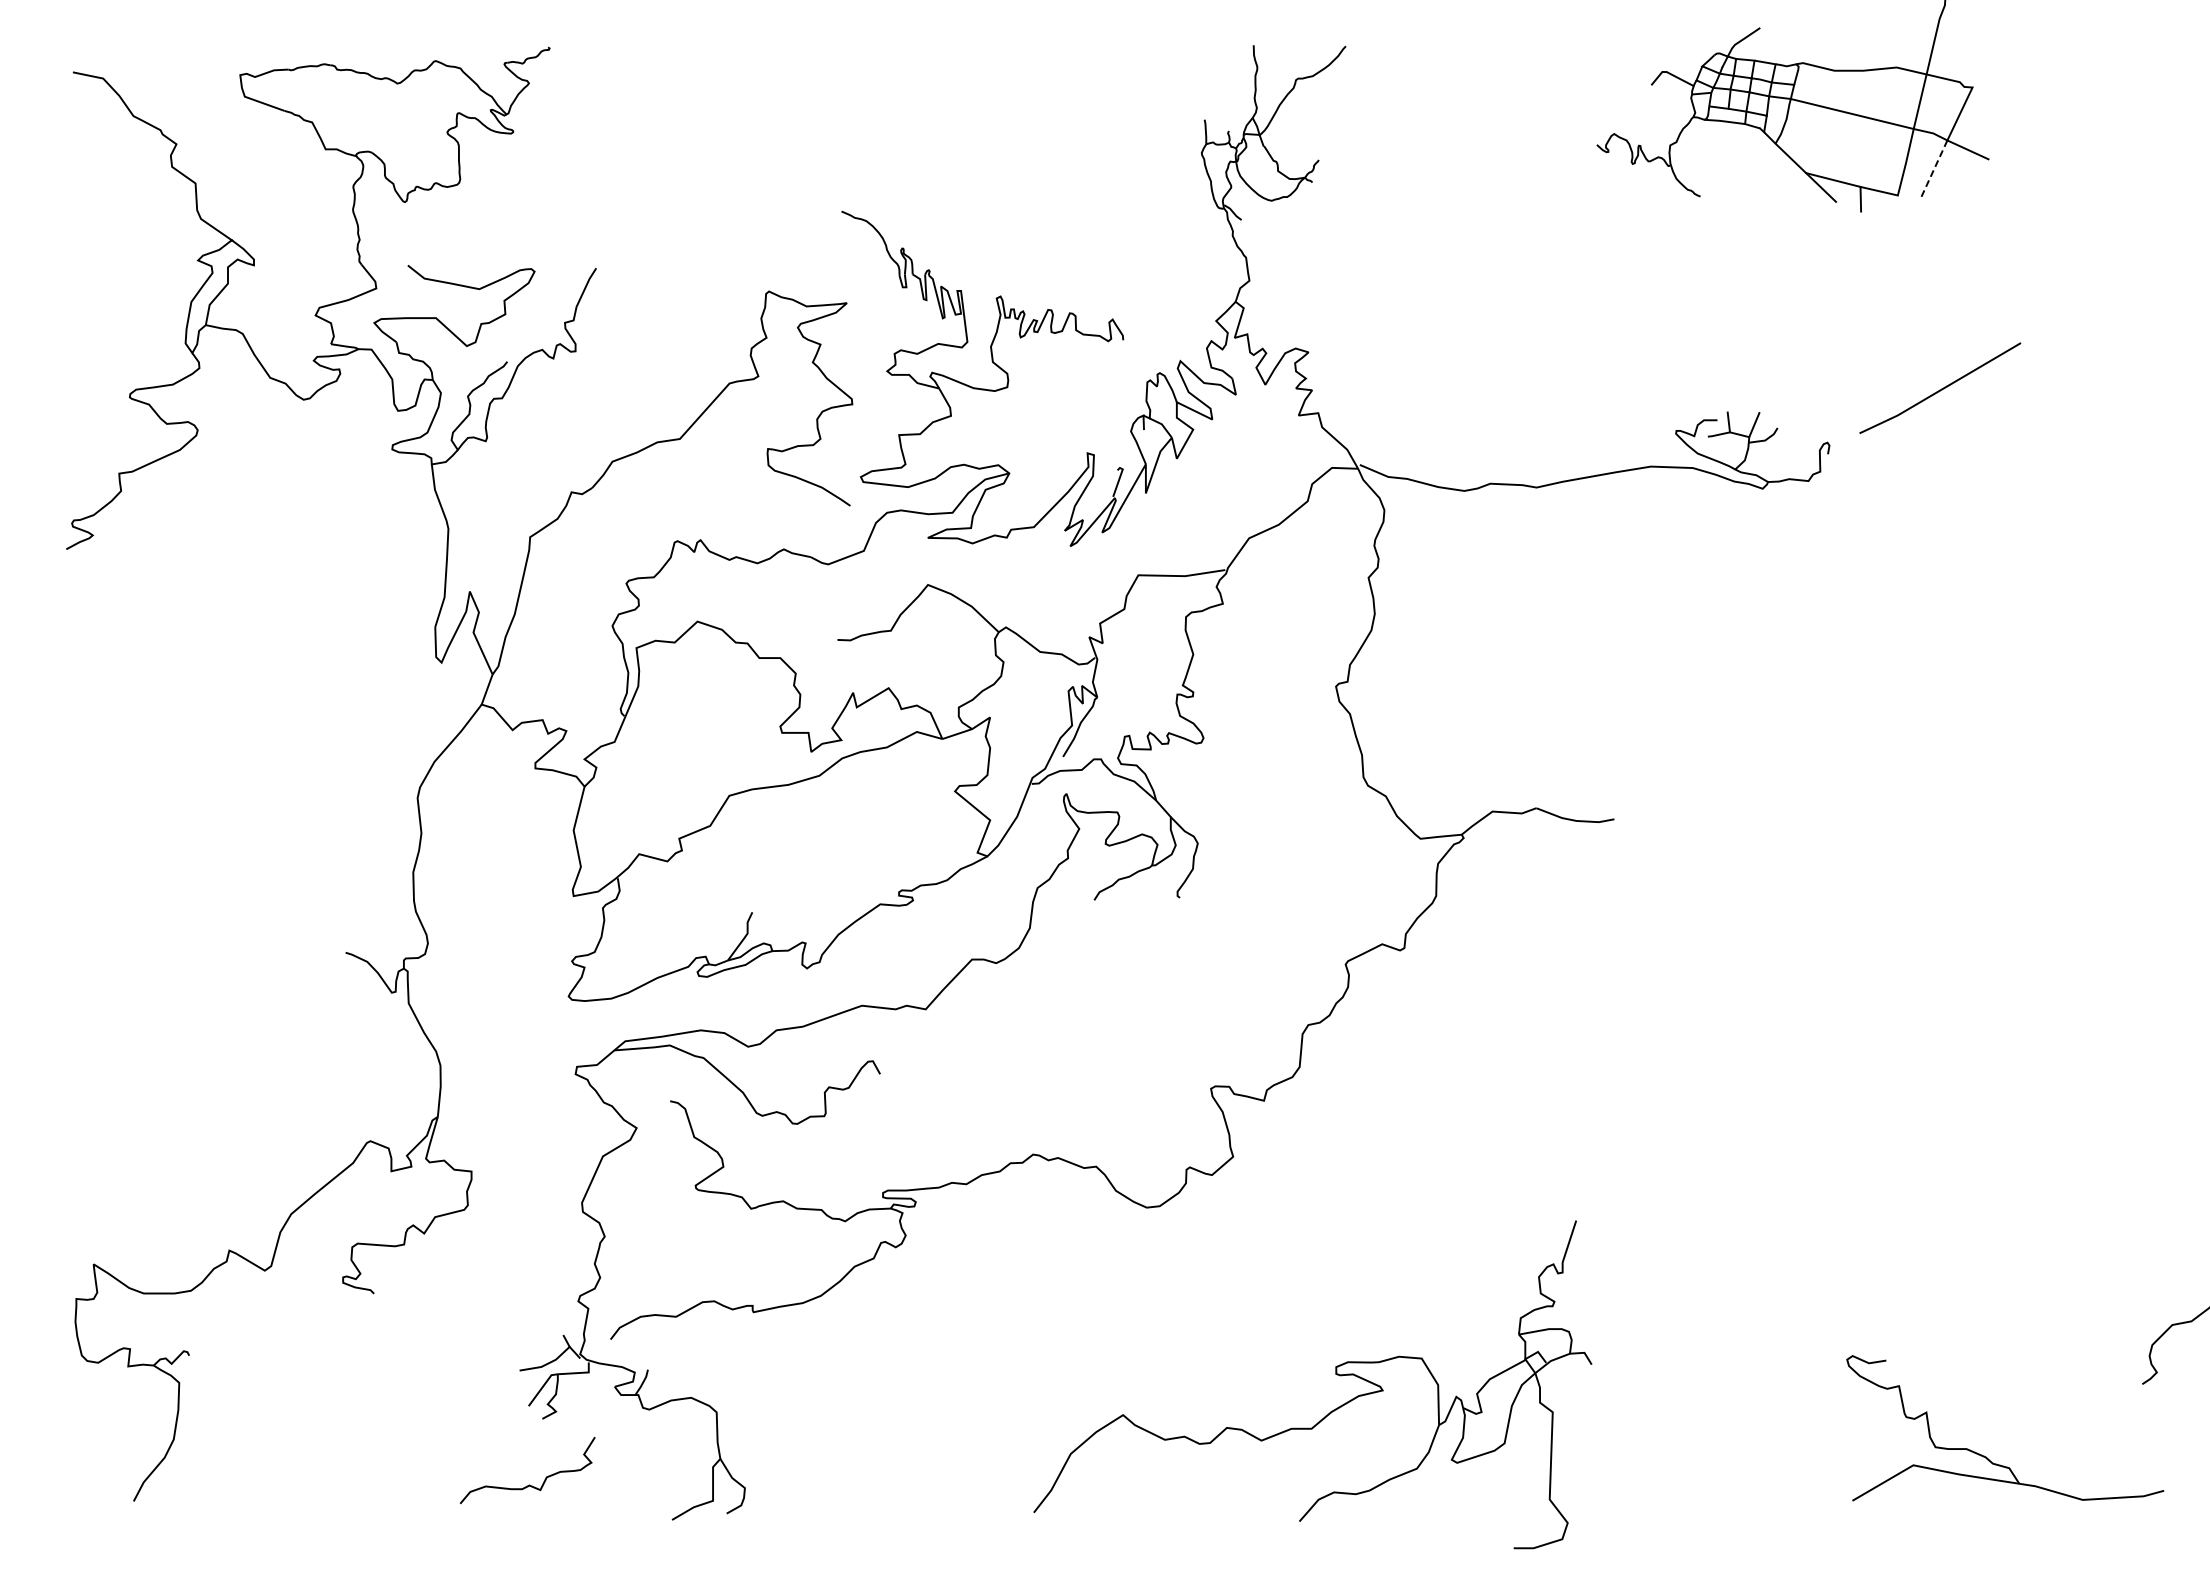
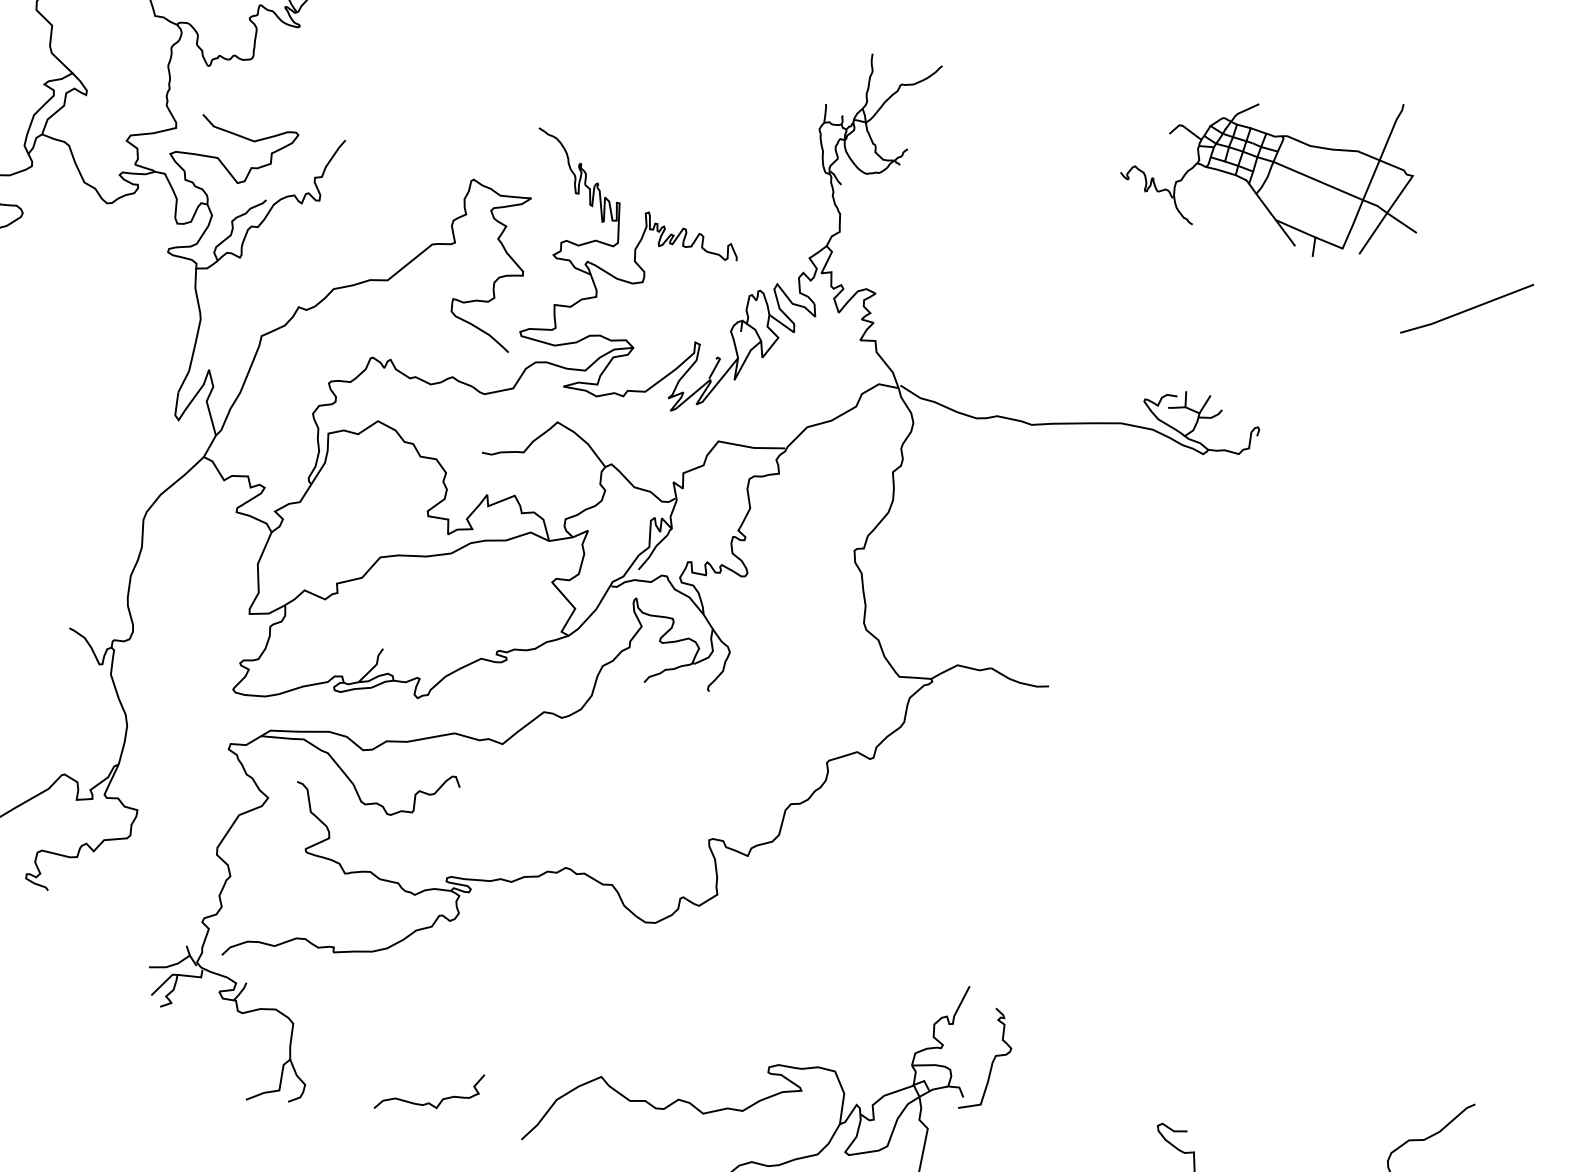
line: (1934, 169) -> (1373, 233), dashed -> solid
line: (1941, 388) -> (1468, 309), moved
curve: (1621, 1310) -> (992, 1060), added
curve: (529, 1484) -> (429, 1102), moved

